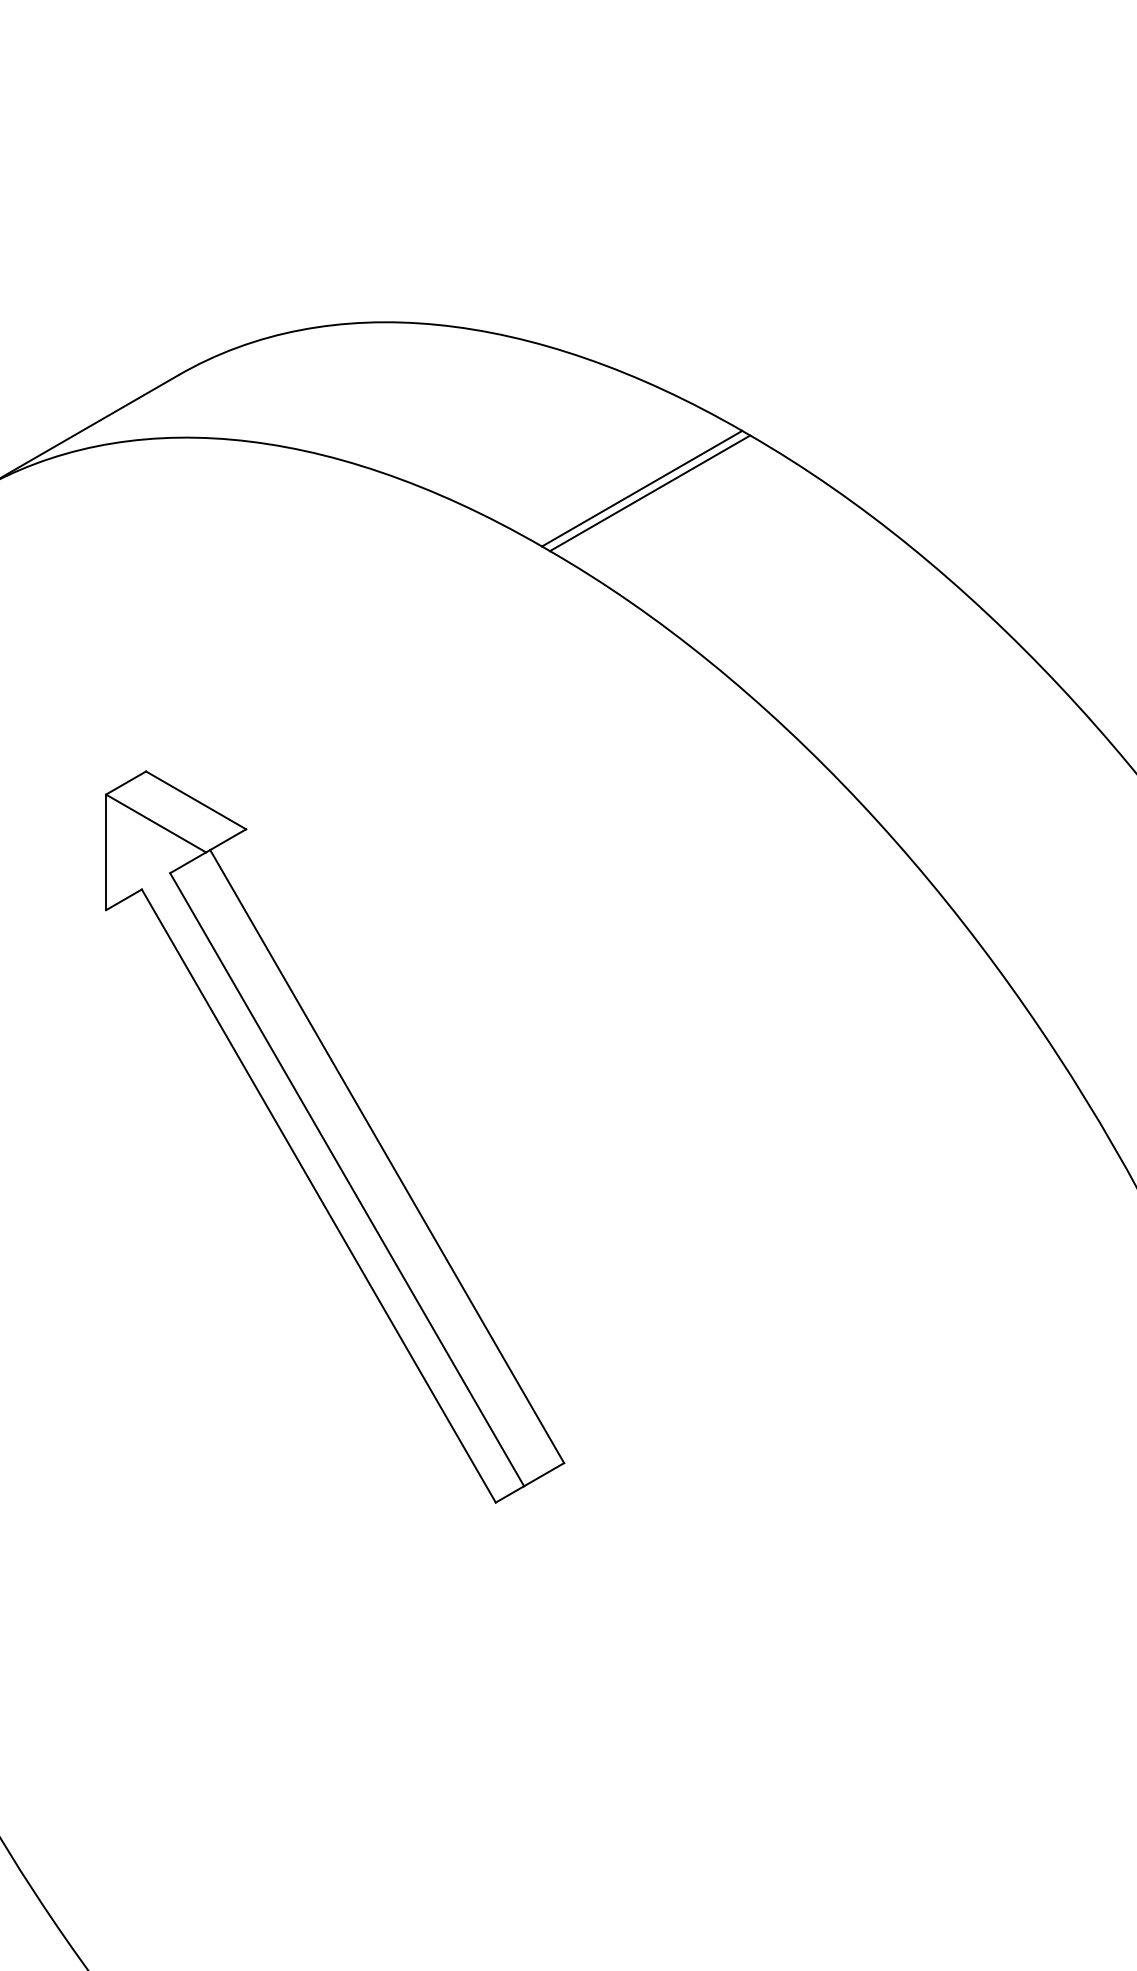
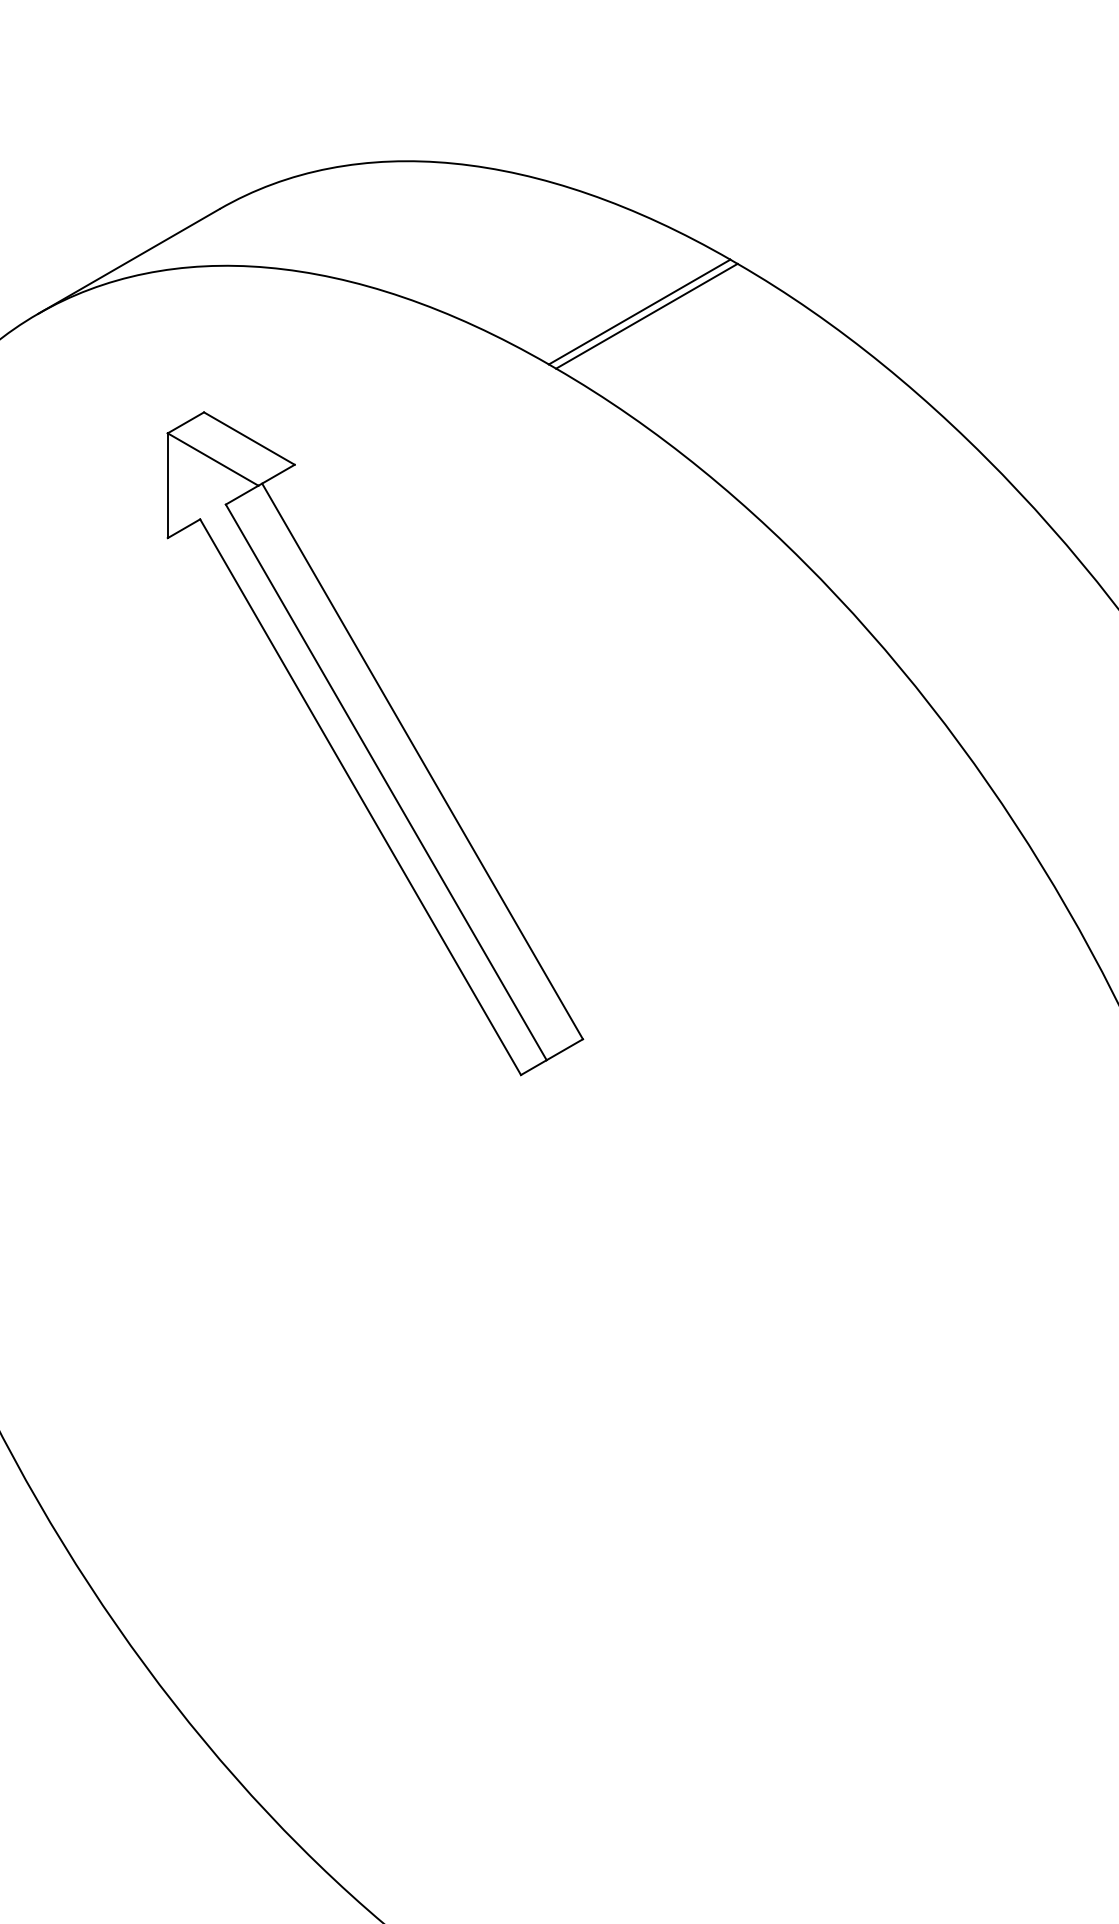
part: (335, 1136) -> (375, 743), moved

